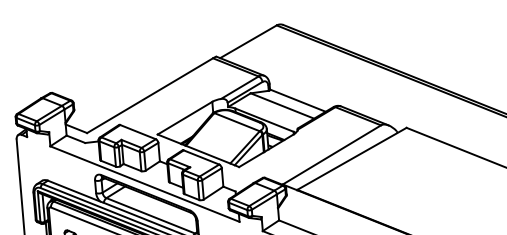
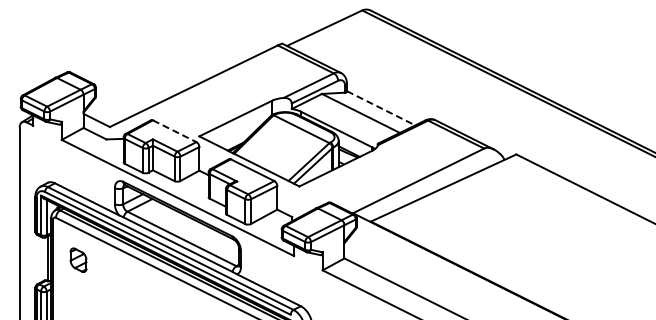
line: (298, 100) -> (381, 108), solid -> dashed
line: (138, 132) -> (175, 131), solid -> dashed

